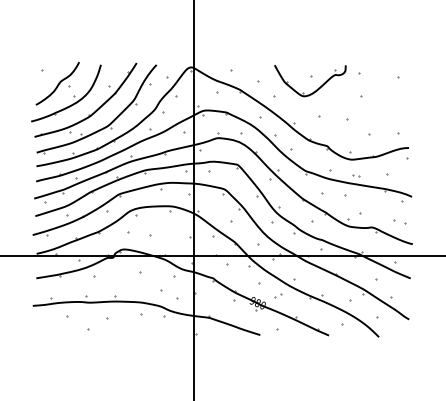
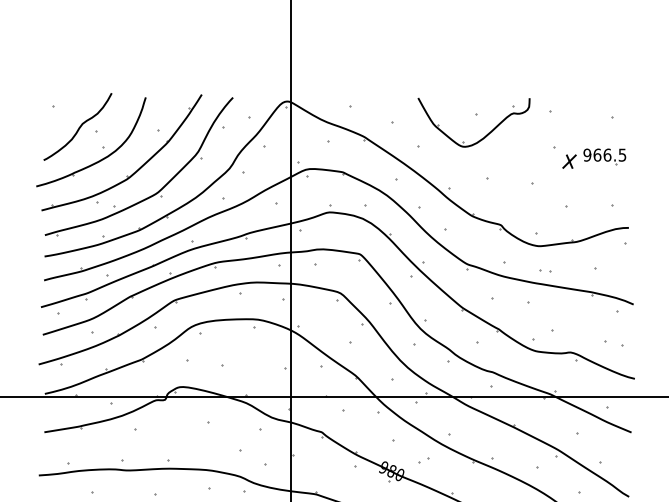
part: (386, 103) -> (593, 158), added

